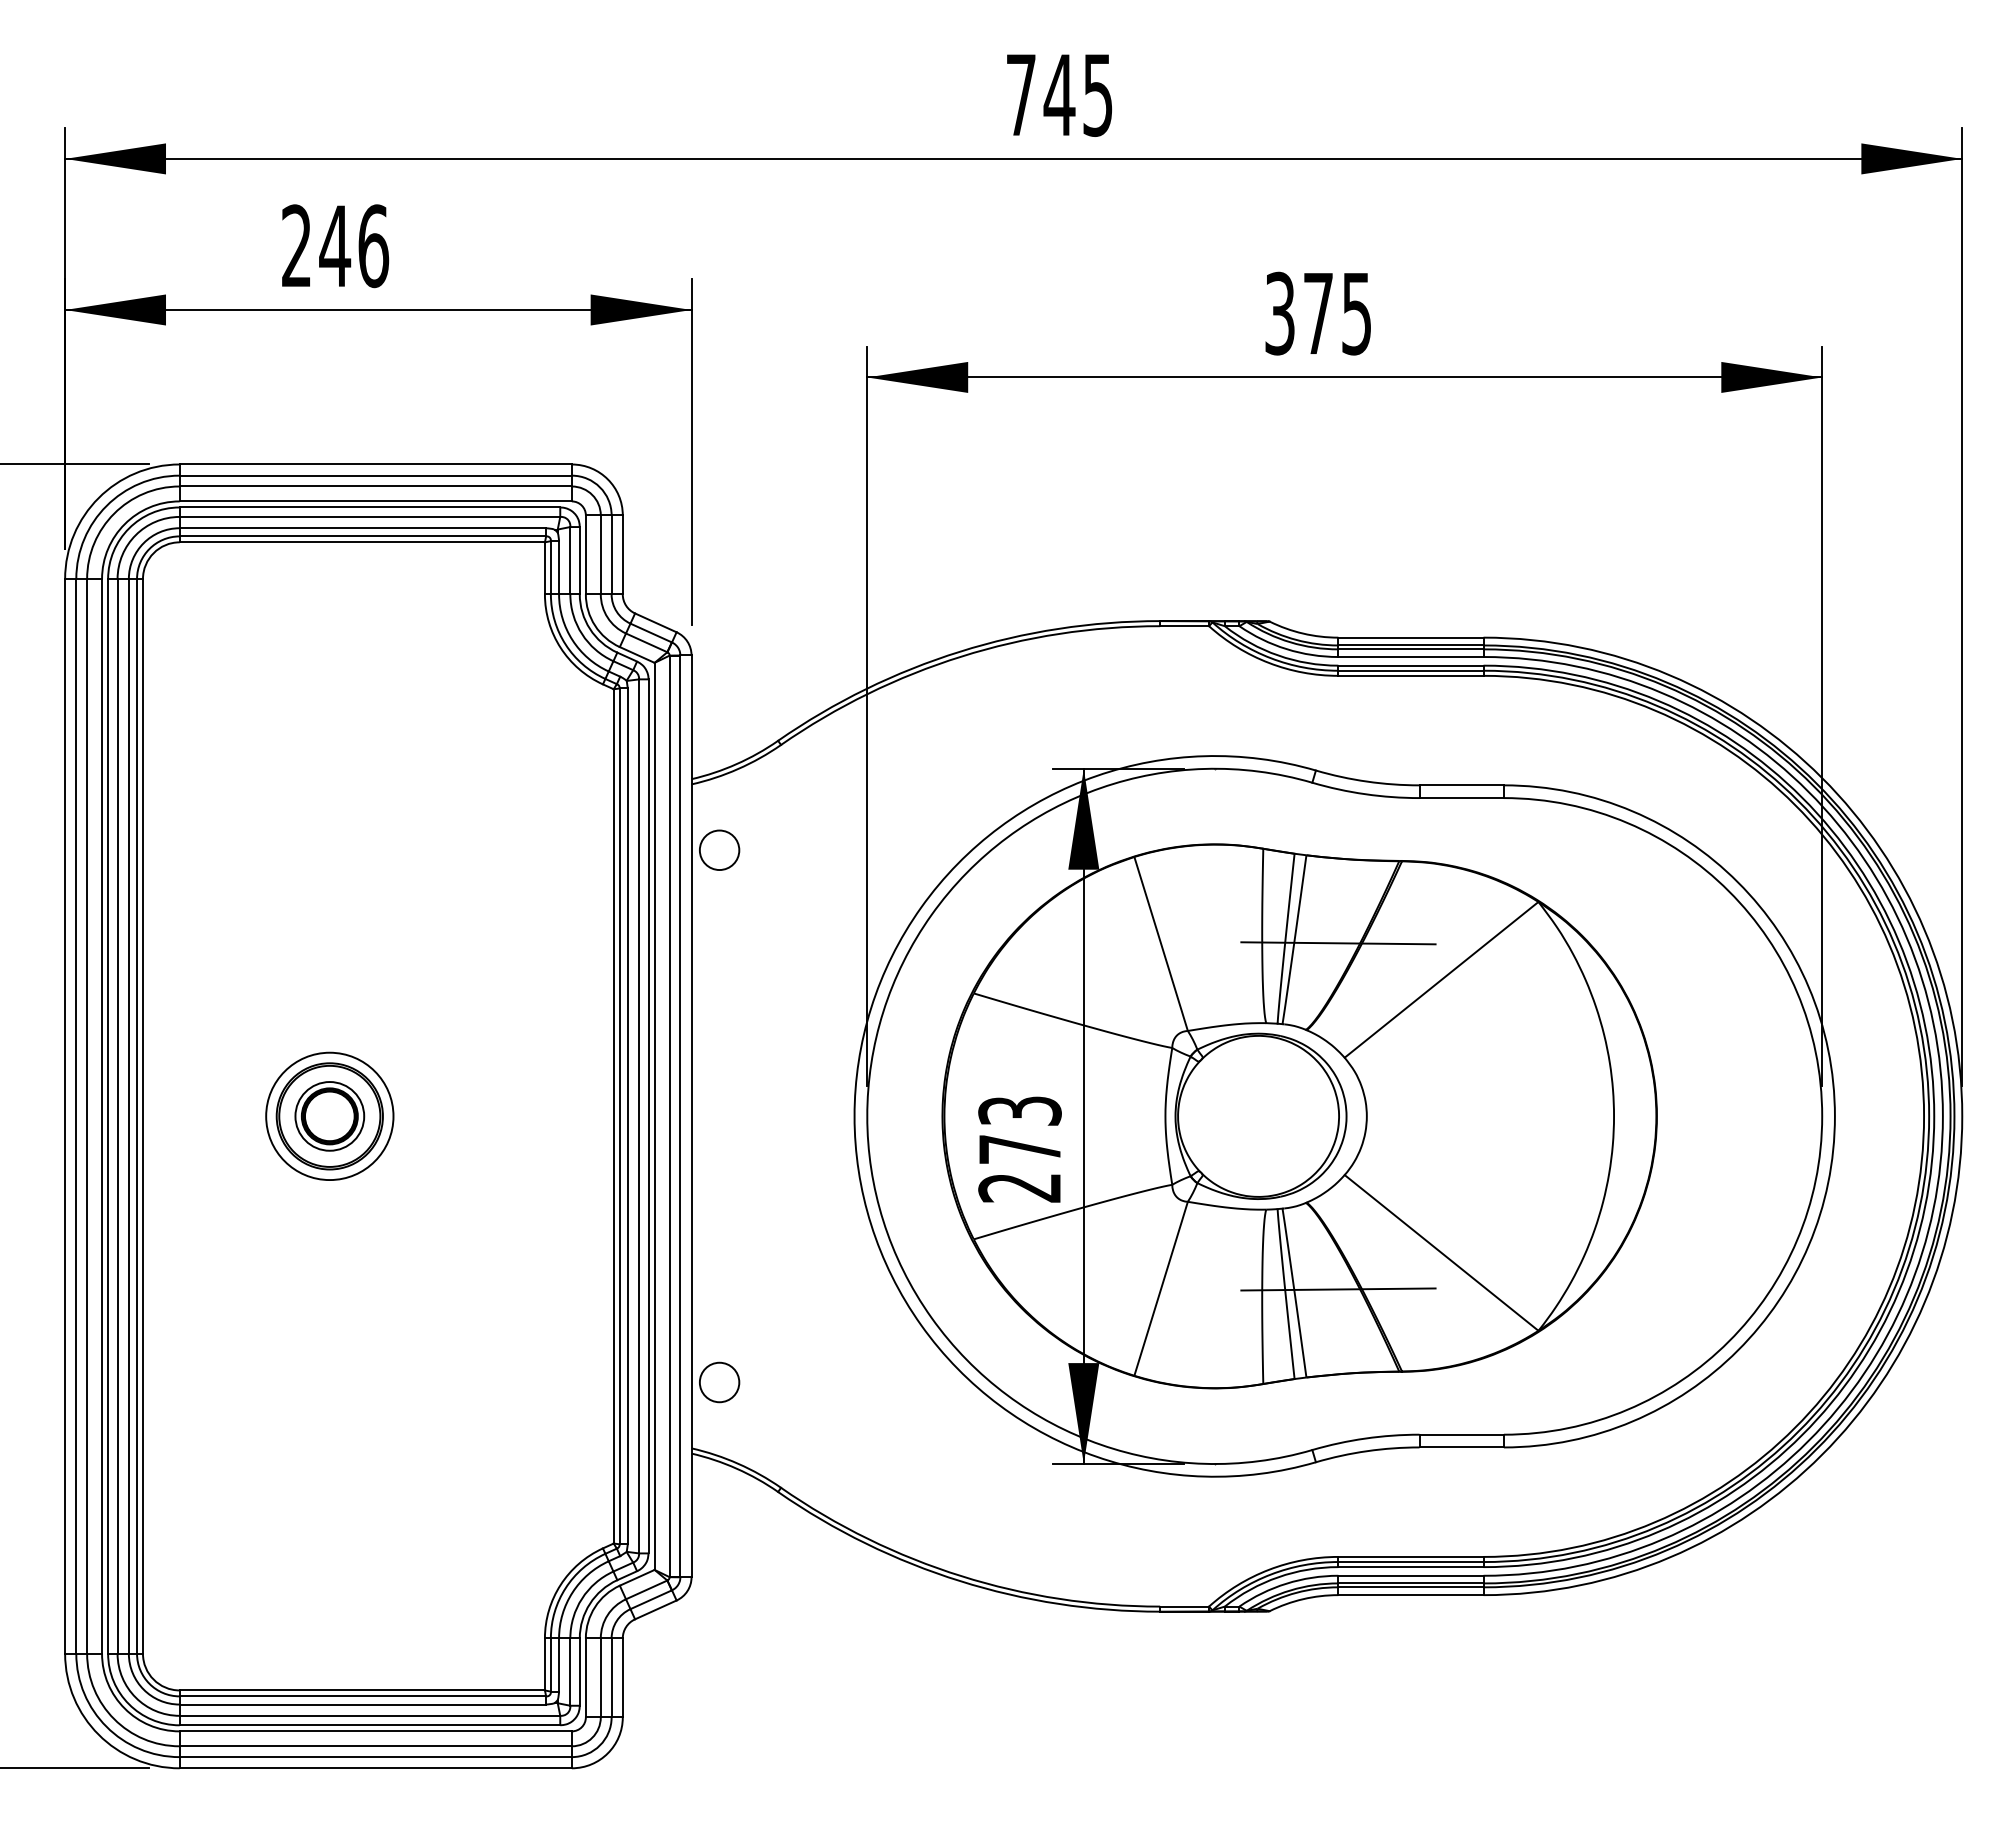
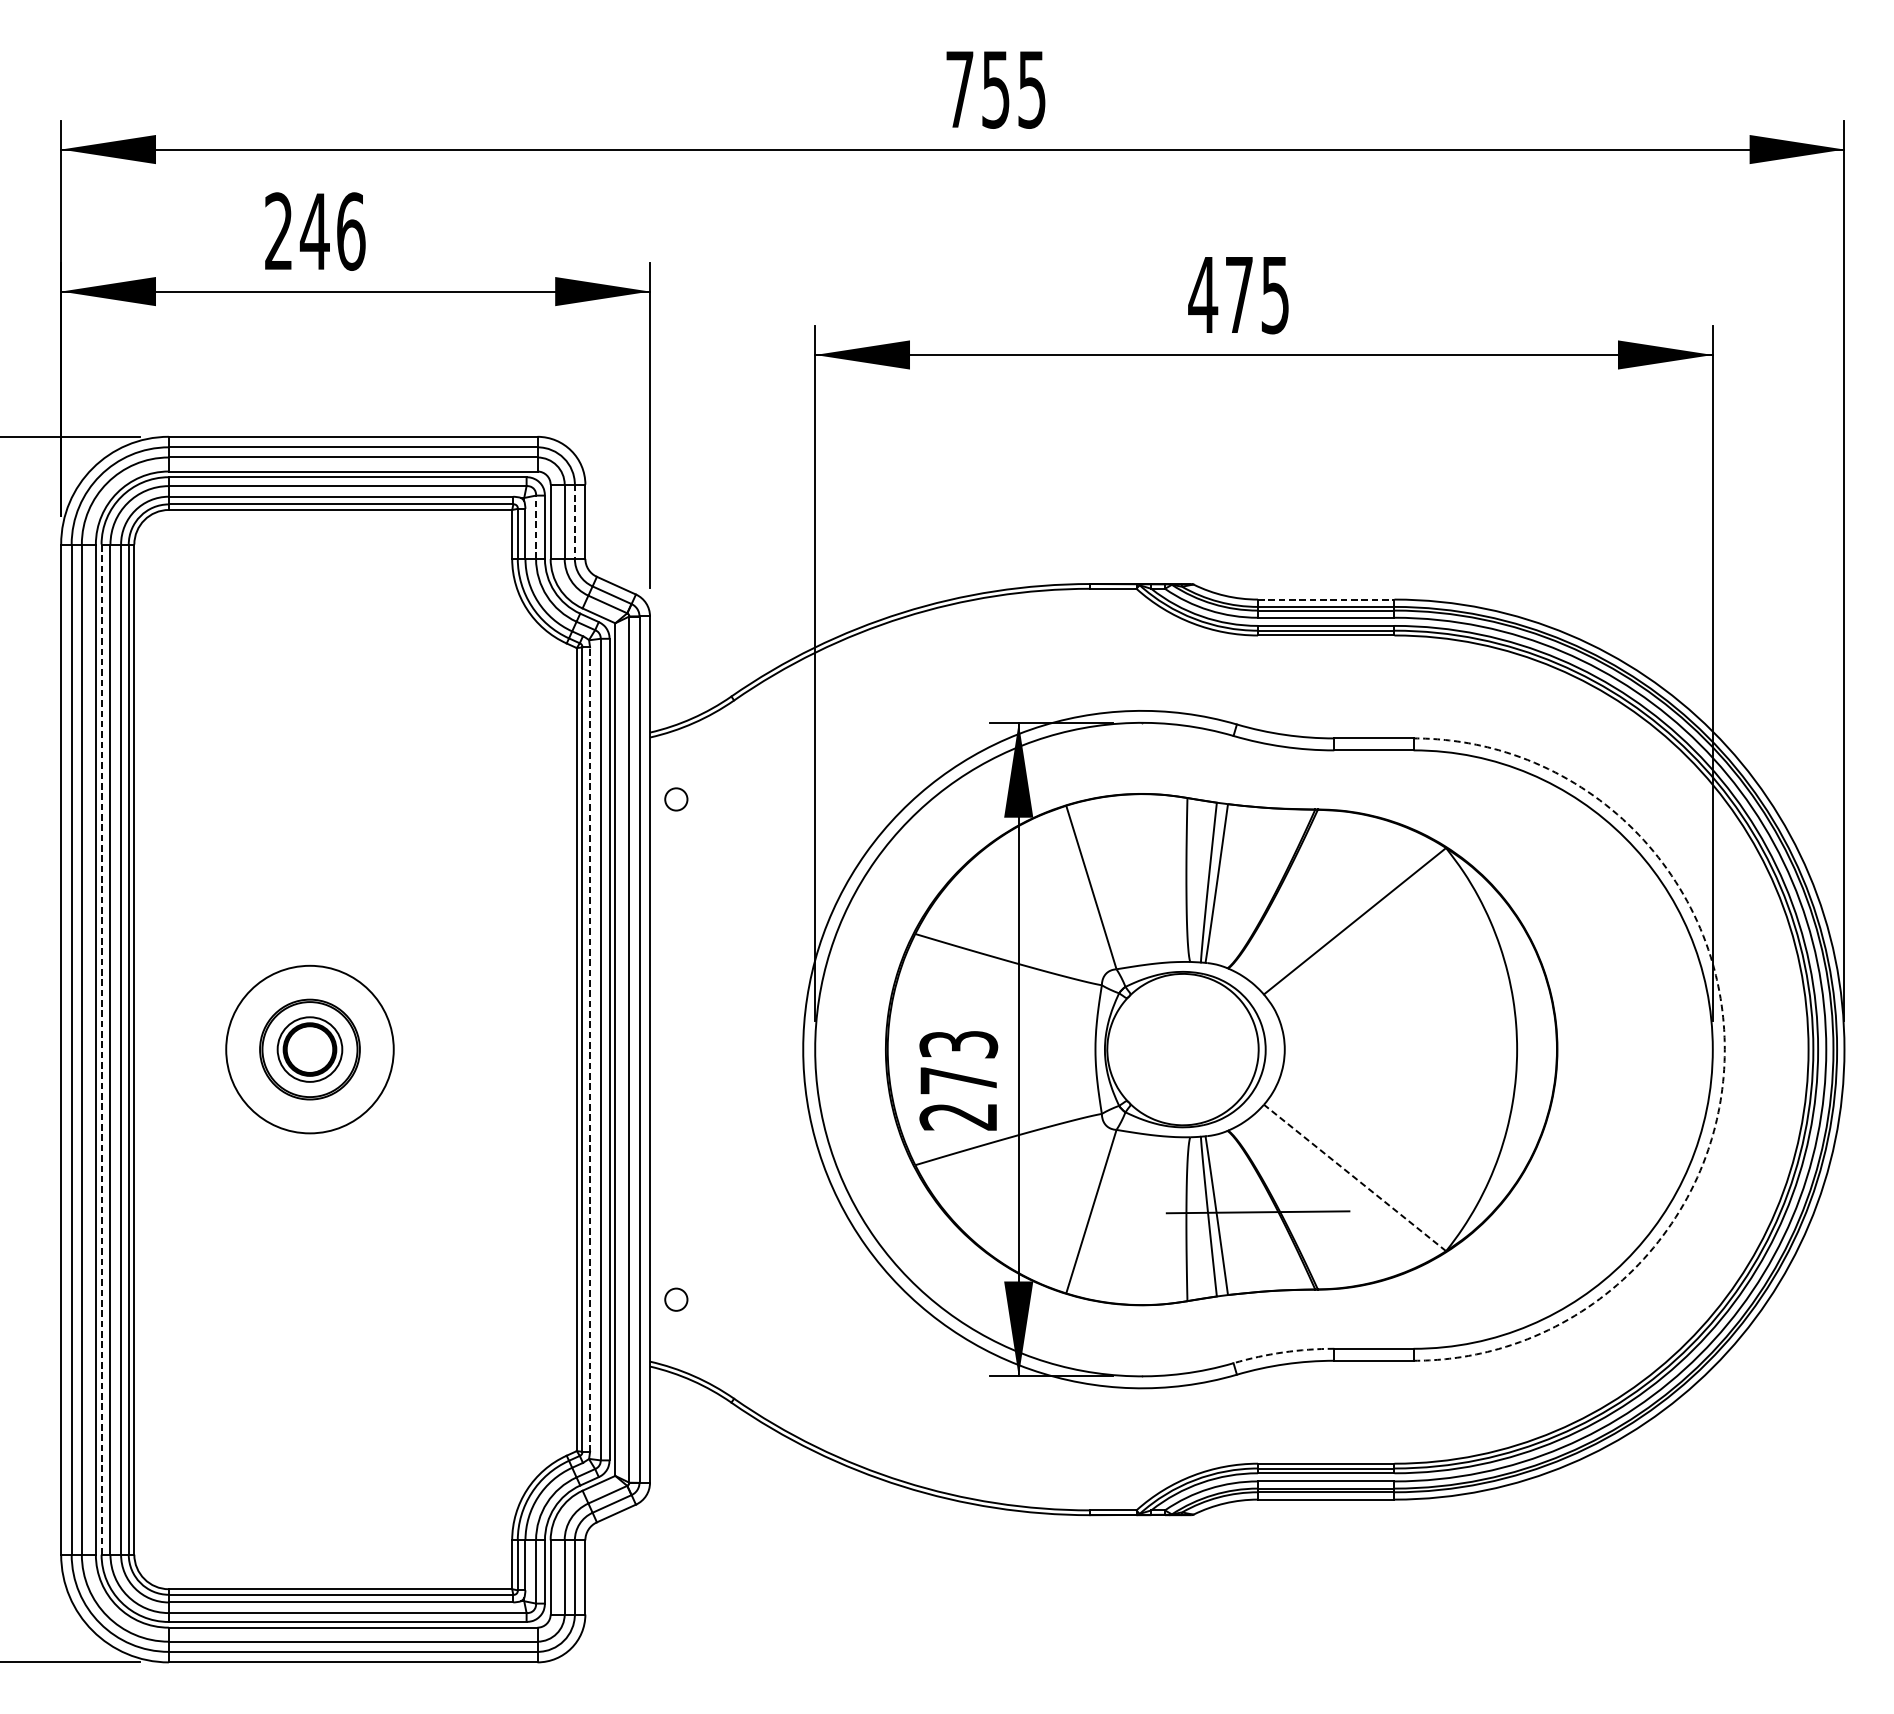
text: (1059, 95) -> (995, 89), 745 -> 755
text: (1279, 313) -> (1202, 294), 375 -> 475
line: (611, 555) -> (574, 522), solid -> dashed
line: (570, 560) -> (536, 527), solid -> dashed
line: (1410, 637) -> (1325, 599), solid -> dashed
circle: (719, 850) -> (676, 799), size x0.6
line: (1338, 943) -> (1258, 887), removed
line: (108, 1115) -> (101, 1048), solid -> dashed
circle: (329, 1116) -> (309, 1049), size x1.4
line: (627, 1116) -> (589, 1049), solid -> dashed
arc: (1834, 1116) -> (1724, 1049), solid -> dashed
line: (1441, 1252) -> (1354, 1177), solid -> dashed
circle: (719, 1382) -> (676, 1299), size x0.6
arc: (1365, 1438) -> (1283, 1352), solid -> dashed

